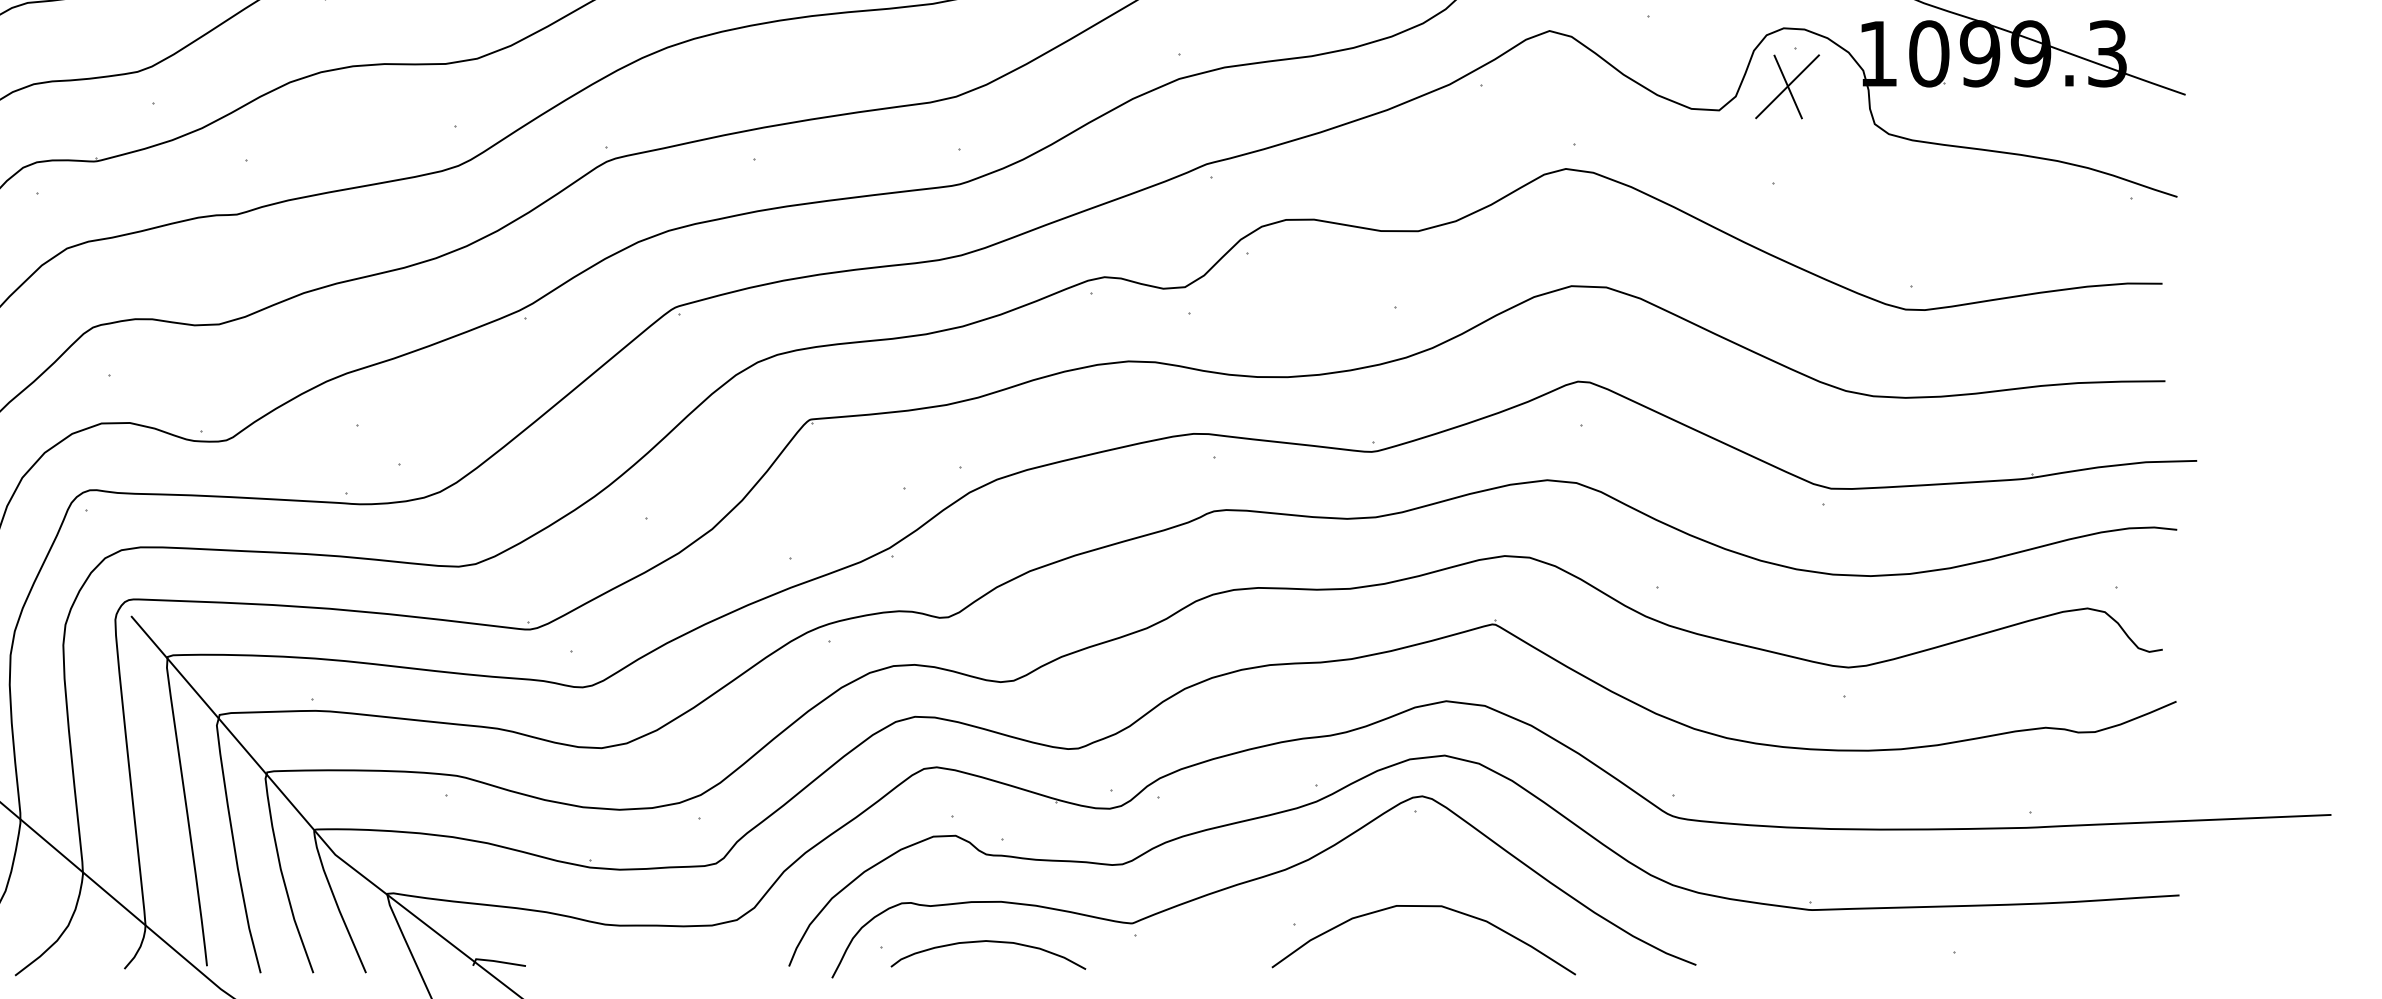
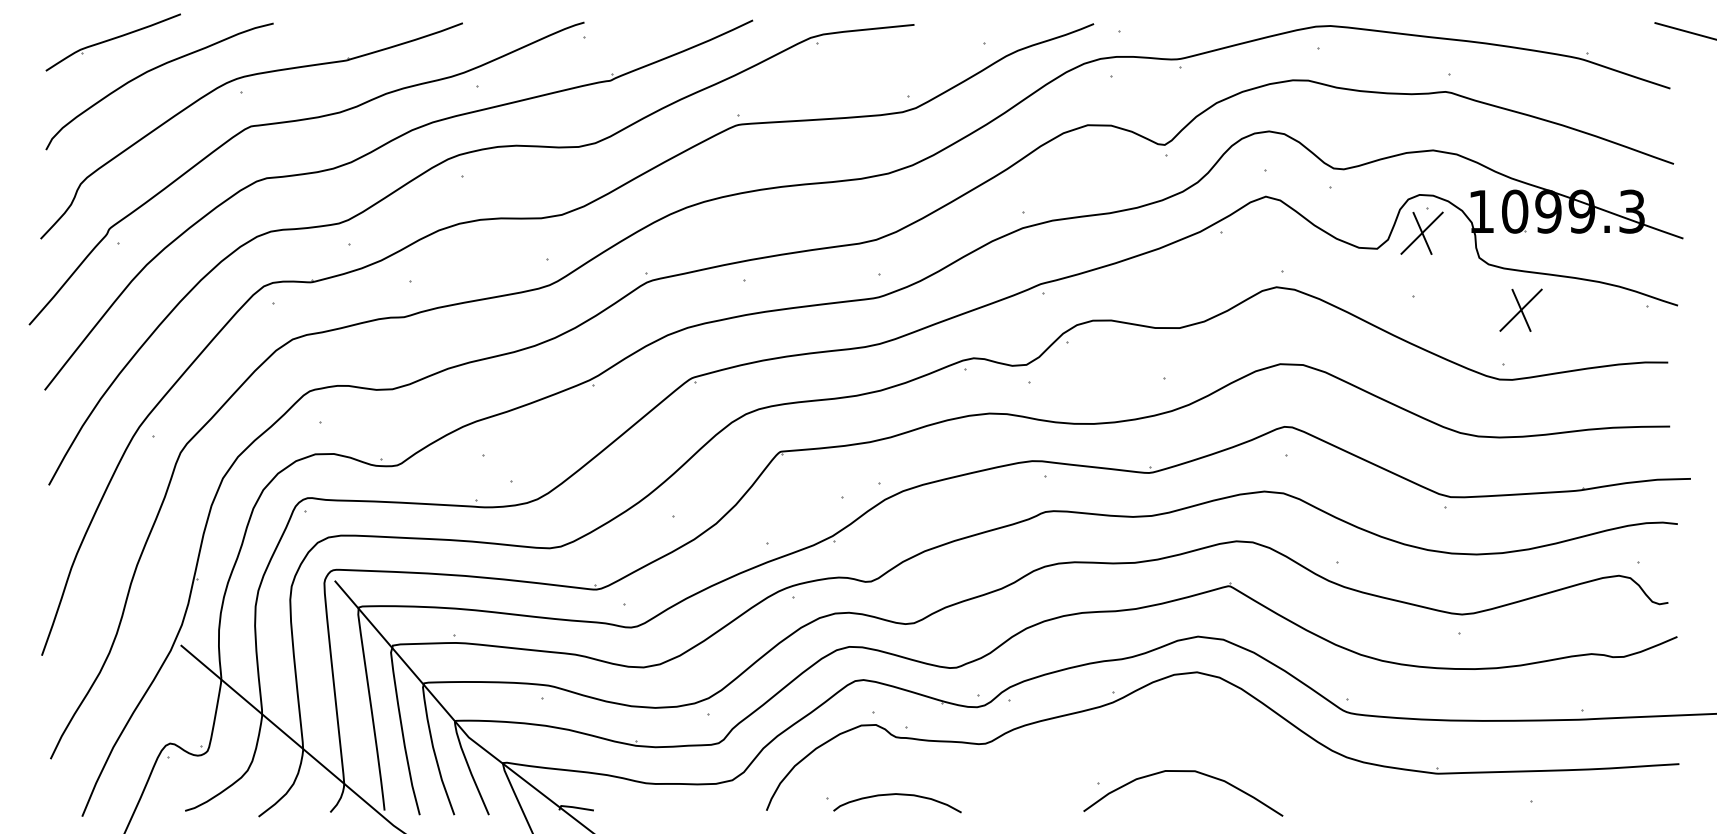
part: (1937, 202) -> (1520, 309), added
part: (1264, 886) -> (1078, 758), removed

